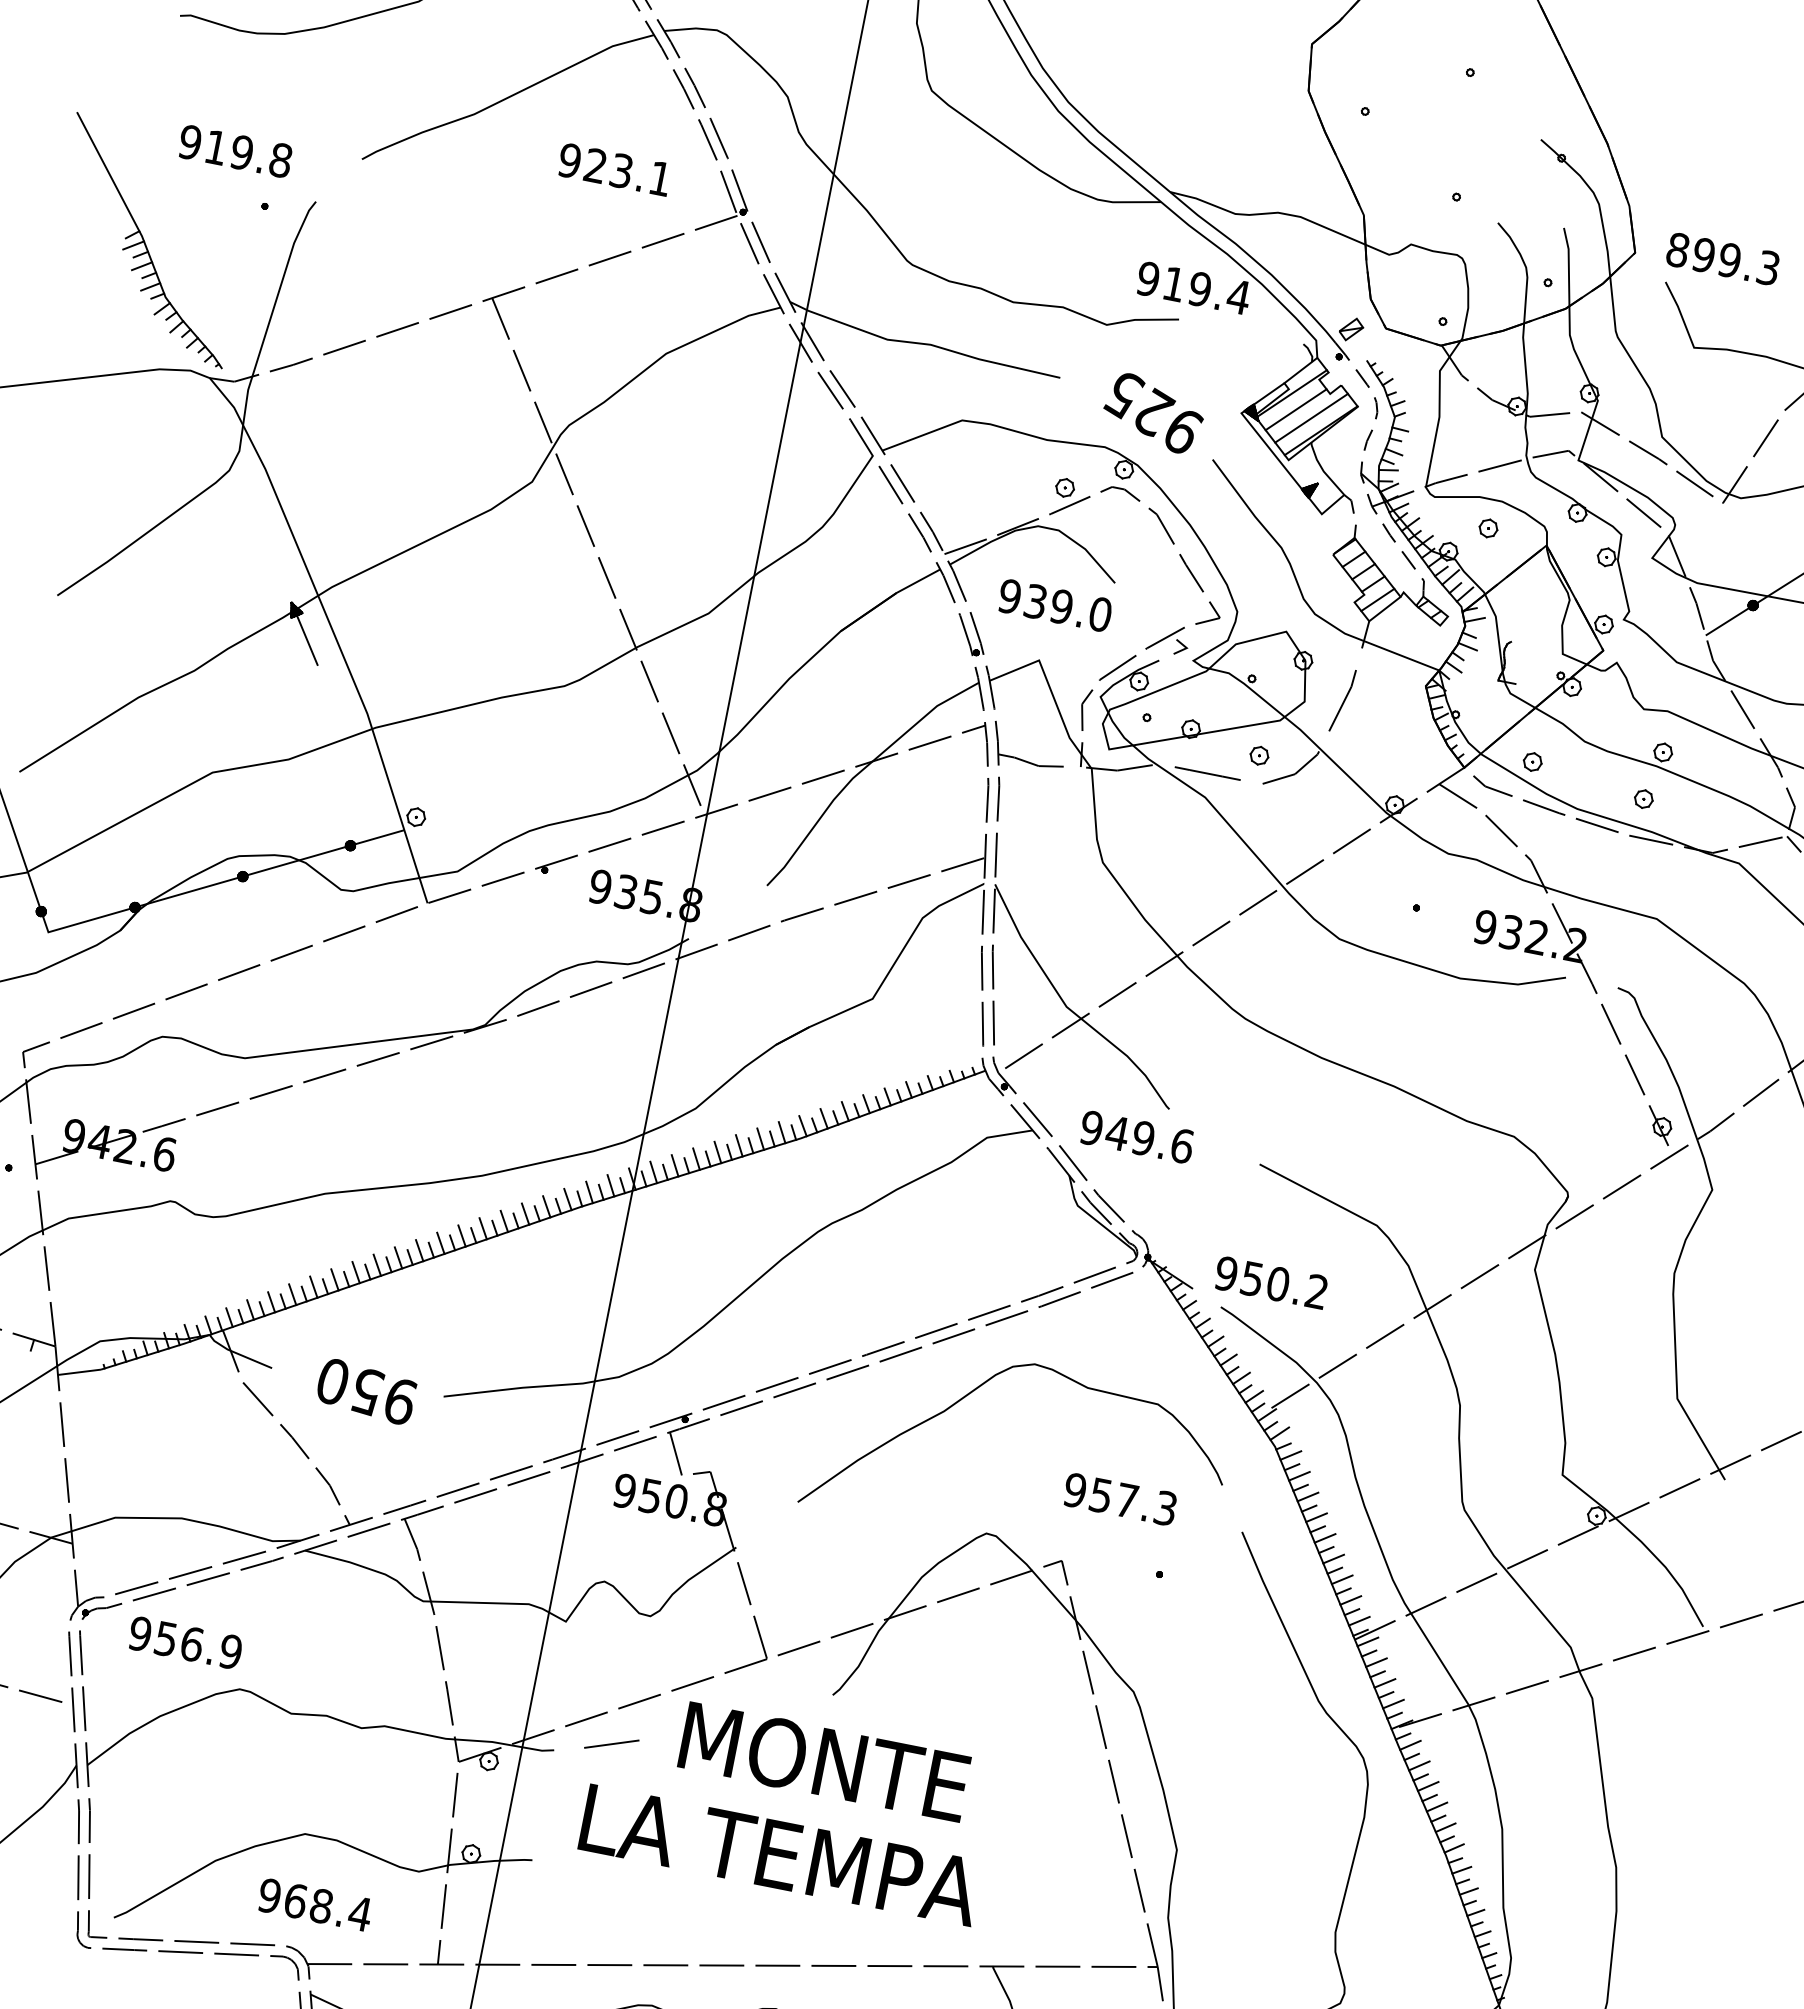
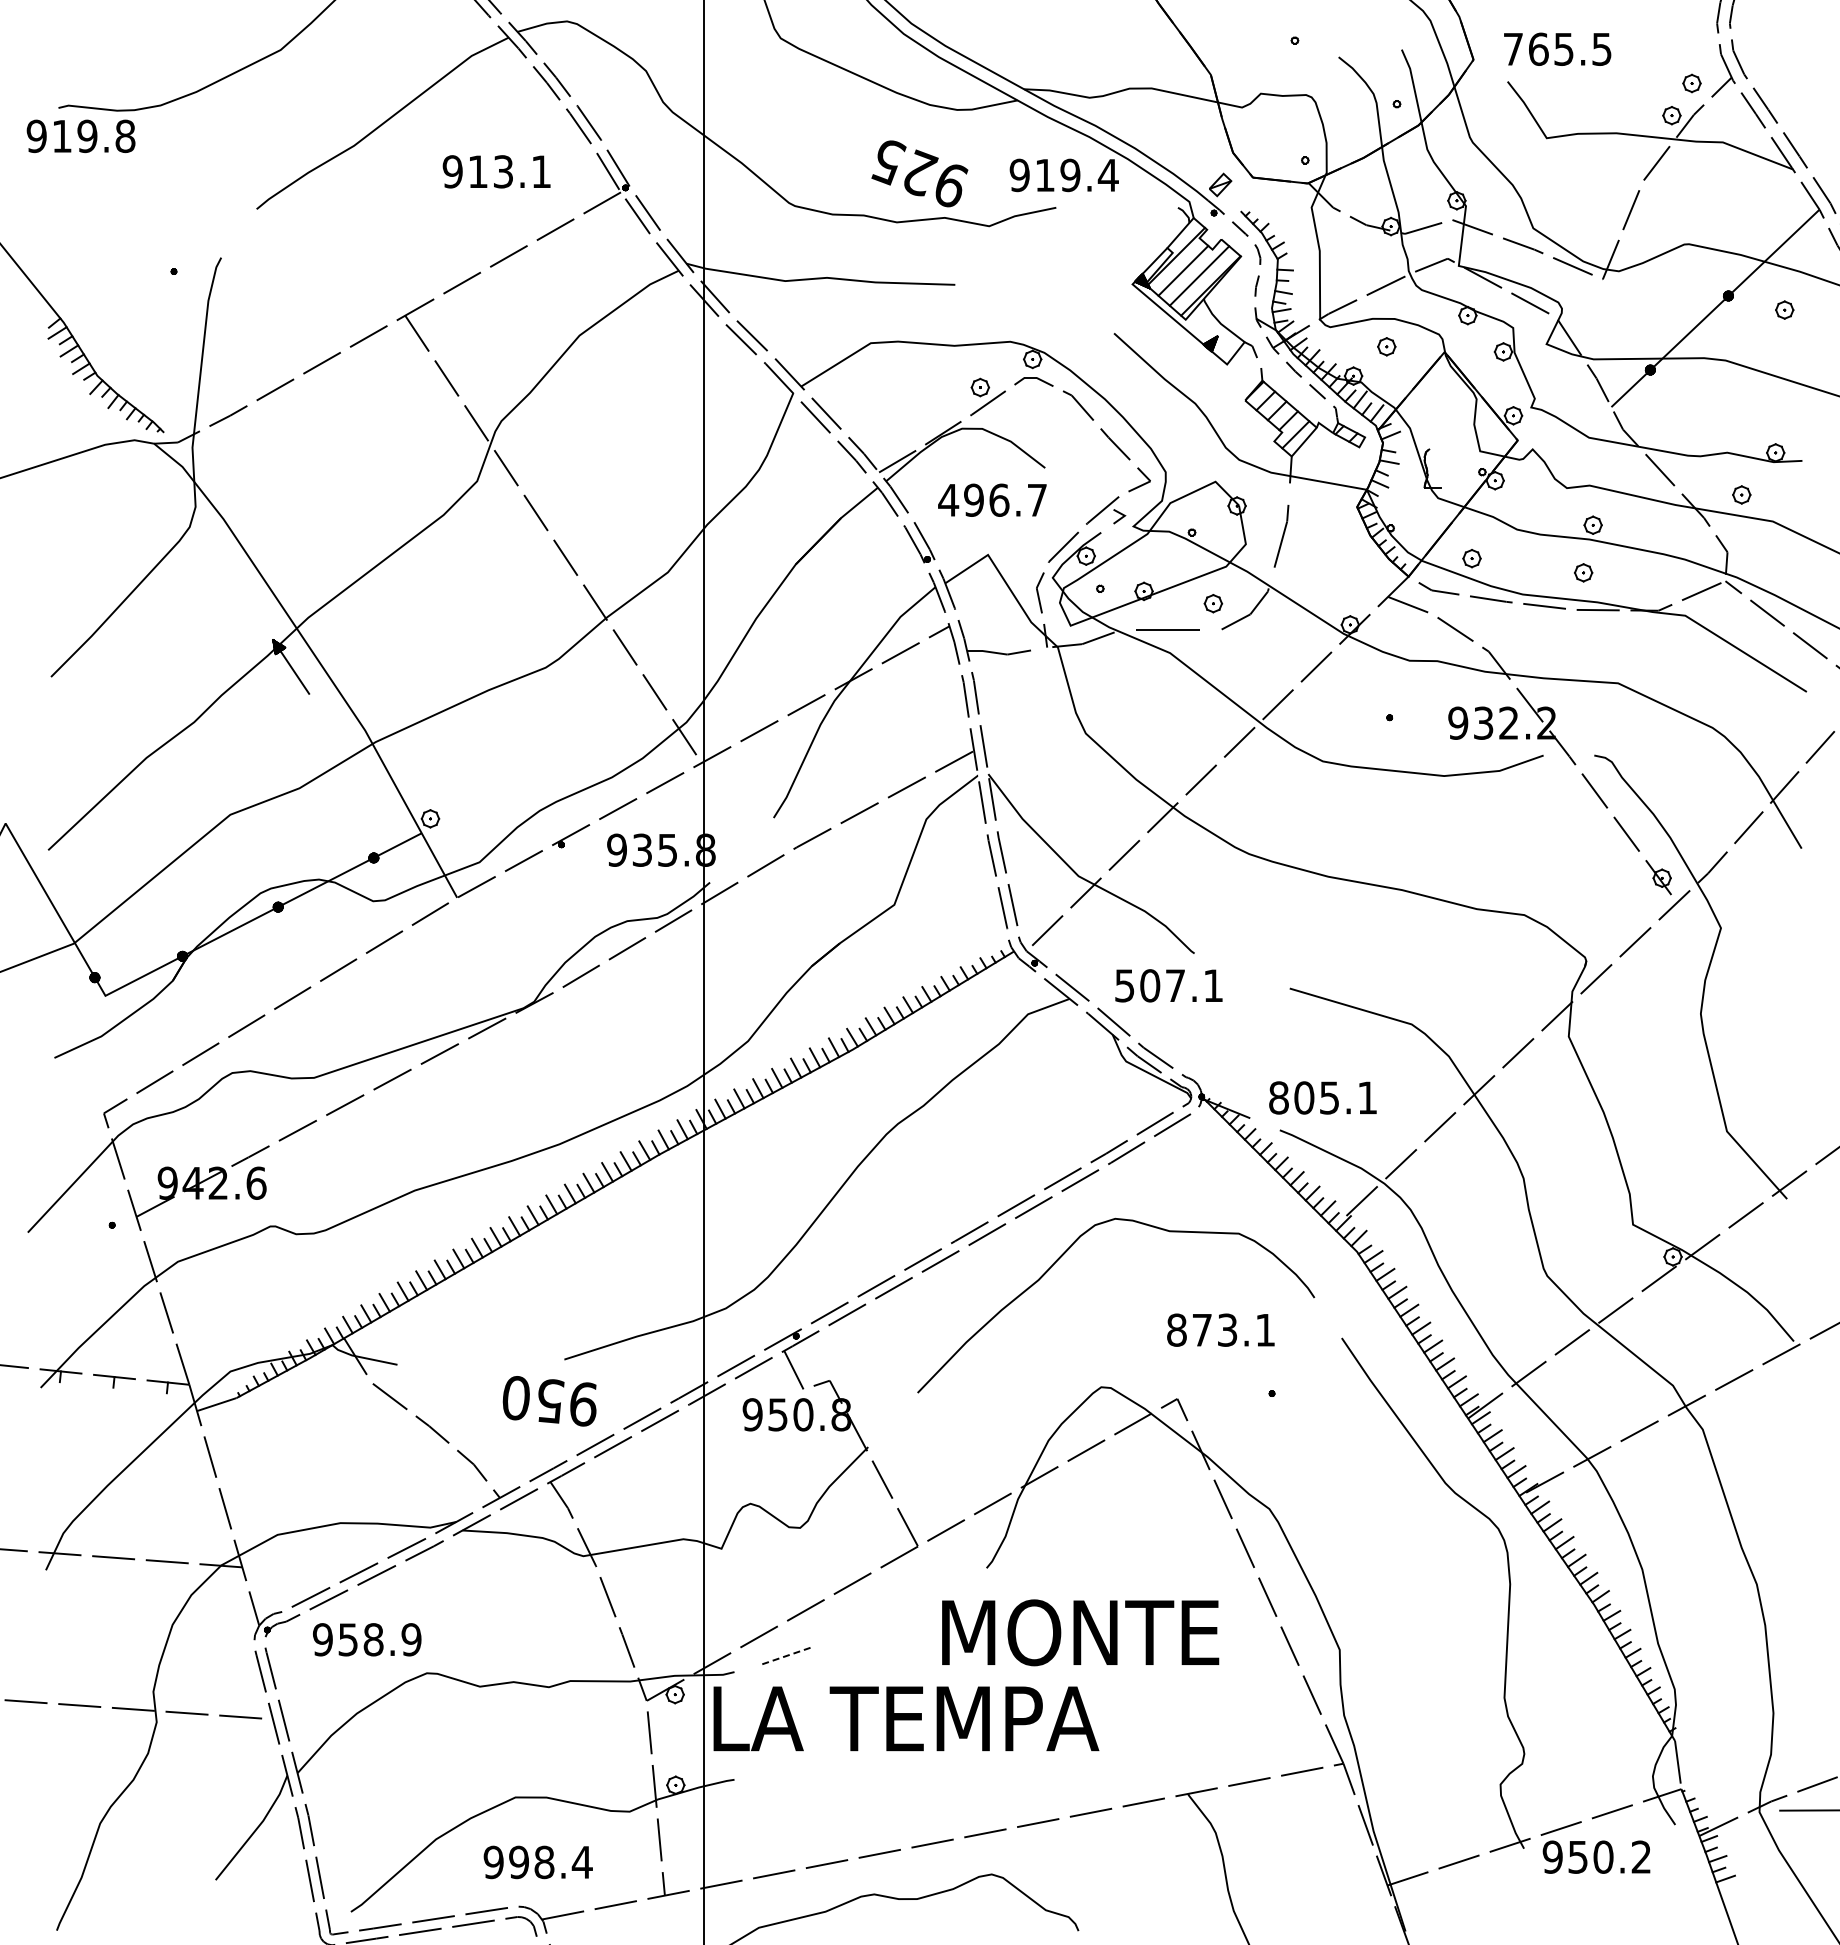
text: (234, 151) -> (80, 136), moved
text: (595, 165) -> (477, 171), 923.1 -> 913.1
text: (1723, 258) -> (1557, 48), 899.3 -> 765.5
text: (1153, 412) -> (919, 173), moved
text: (1054, 604) -> (992, 499), 939.0 -> 496.7
text: (1136, 1136) -> (1168, 985), 949.6 -> 507.1
text: (1271, 1282) -> (1322, 1097), 950.2 -> 805.1
text: (366, 1391) -> (549, 1401), moved
text: (1119, 1498) -> (1220, 1329), 957.3 -> 873.1
text: (192, 1643) -> (373, 1639), 956.9 -> 958.9
line: (611, 1744) -> (787, 1655), solid -> dashed
text: (824, 1761) -> (1080, 1632), moved
text: (780, 1855) -> (906, 1718), moved
text: (296, 1901) -> (519, 1862), 968.4 -> 998.4

